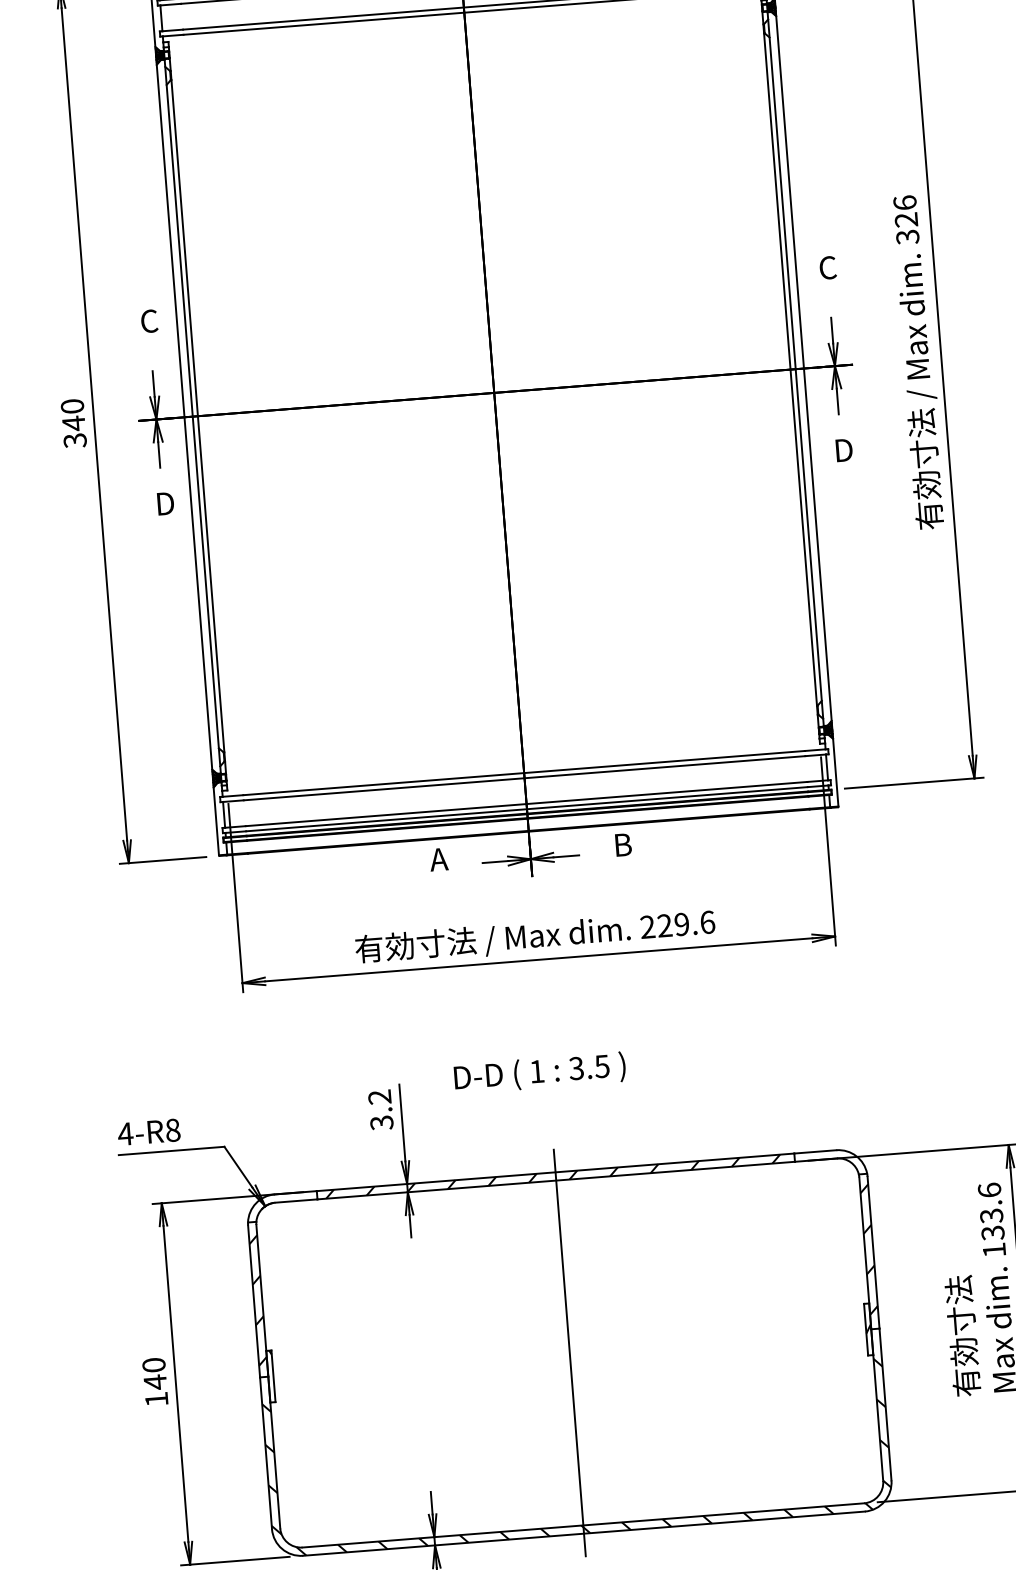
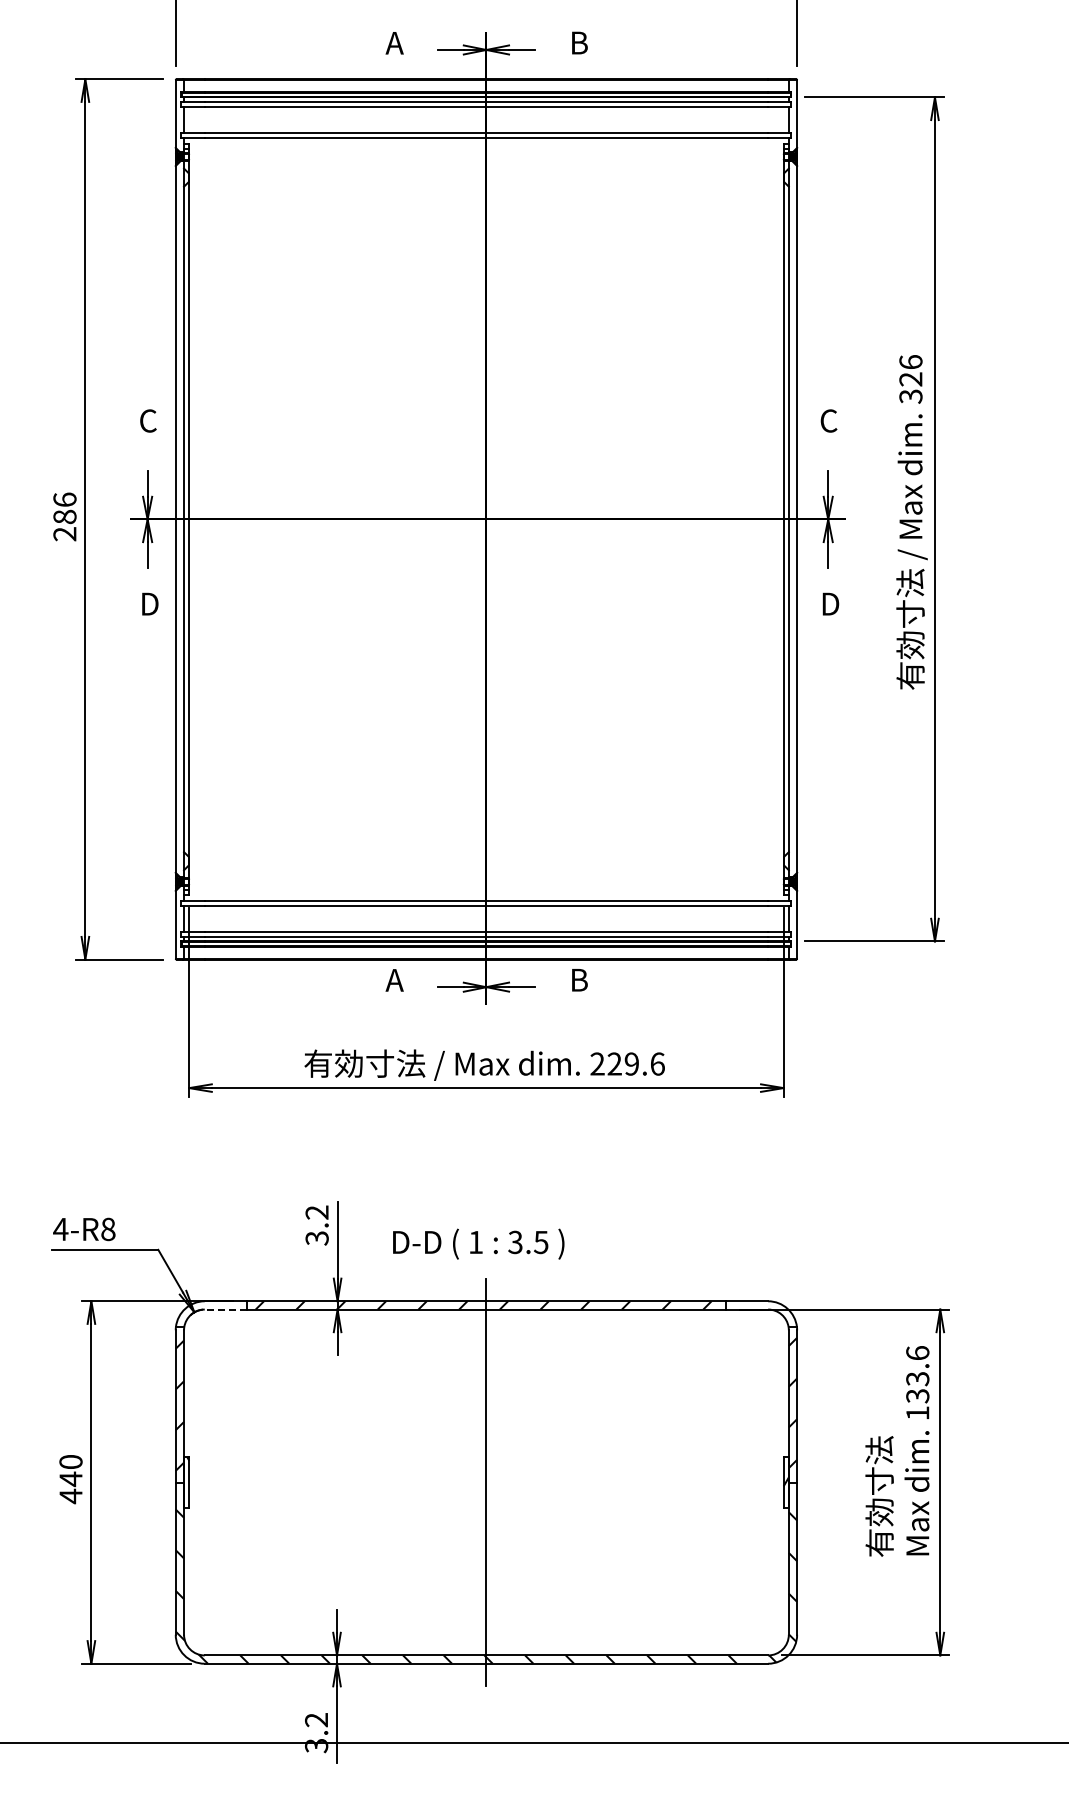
text: (73, 423) -> (64, 516), 340 -> 286
text: (539, 1072) -> (478, 1243), moved
line: (296, 1201) -> (225, 1309), solid -> dashed
text: (156, 1399) -> (70, 1496), 140 -> 440

